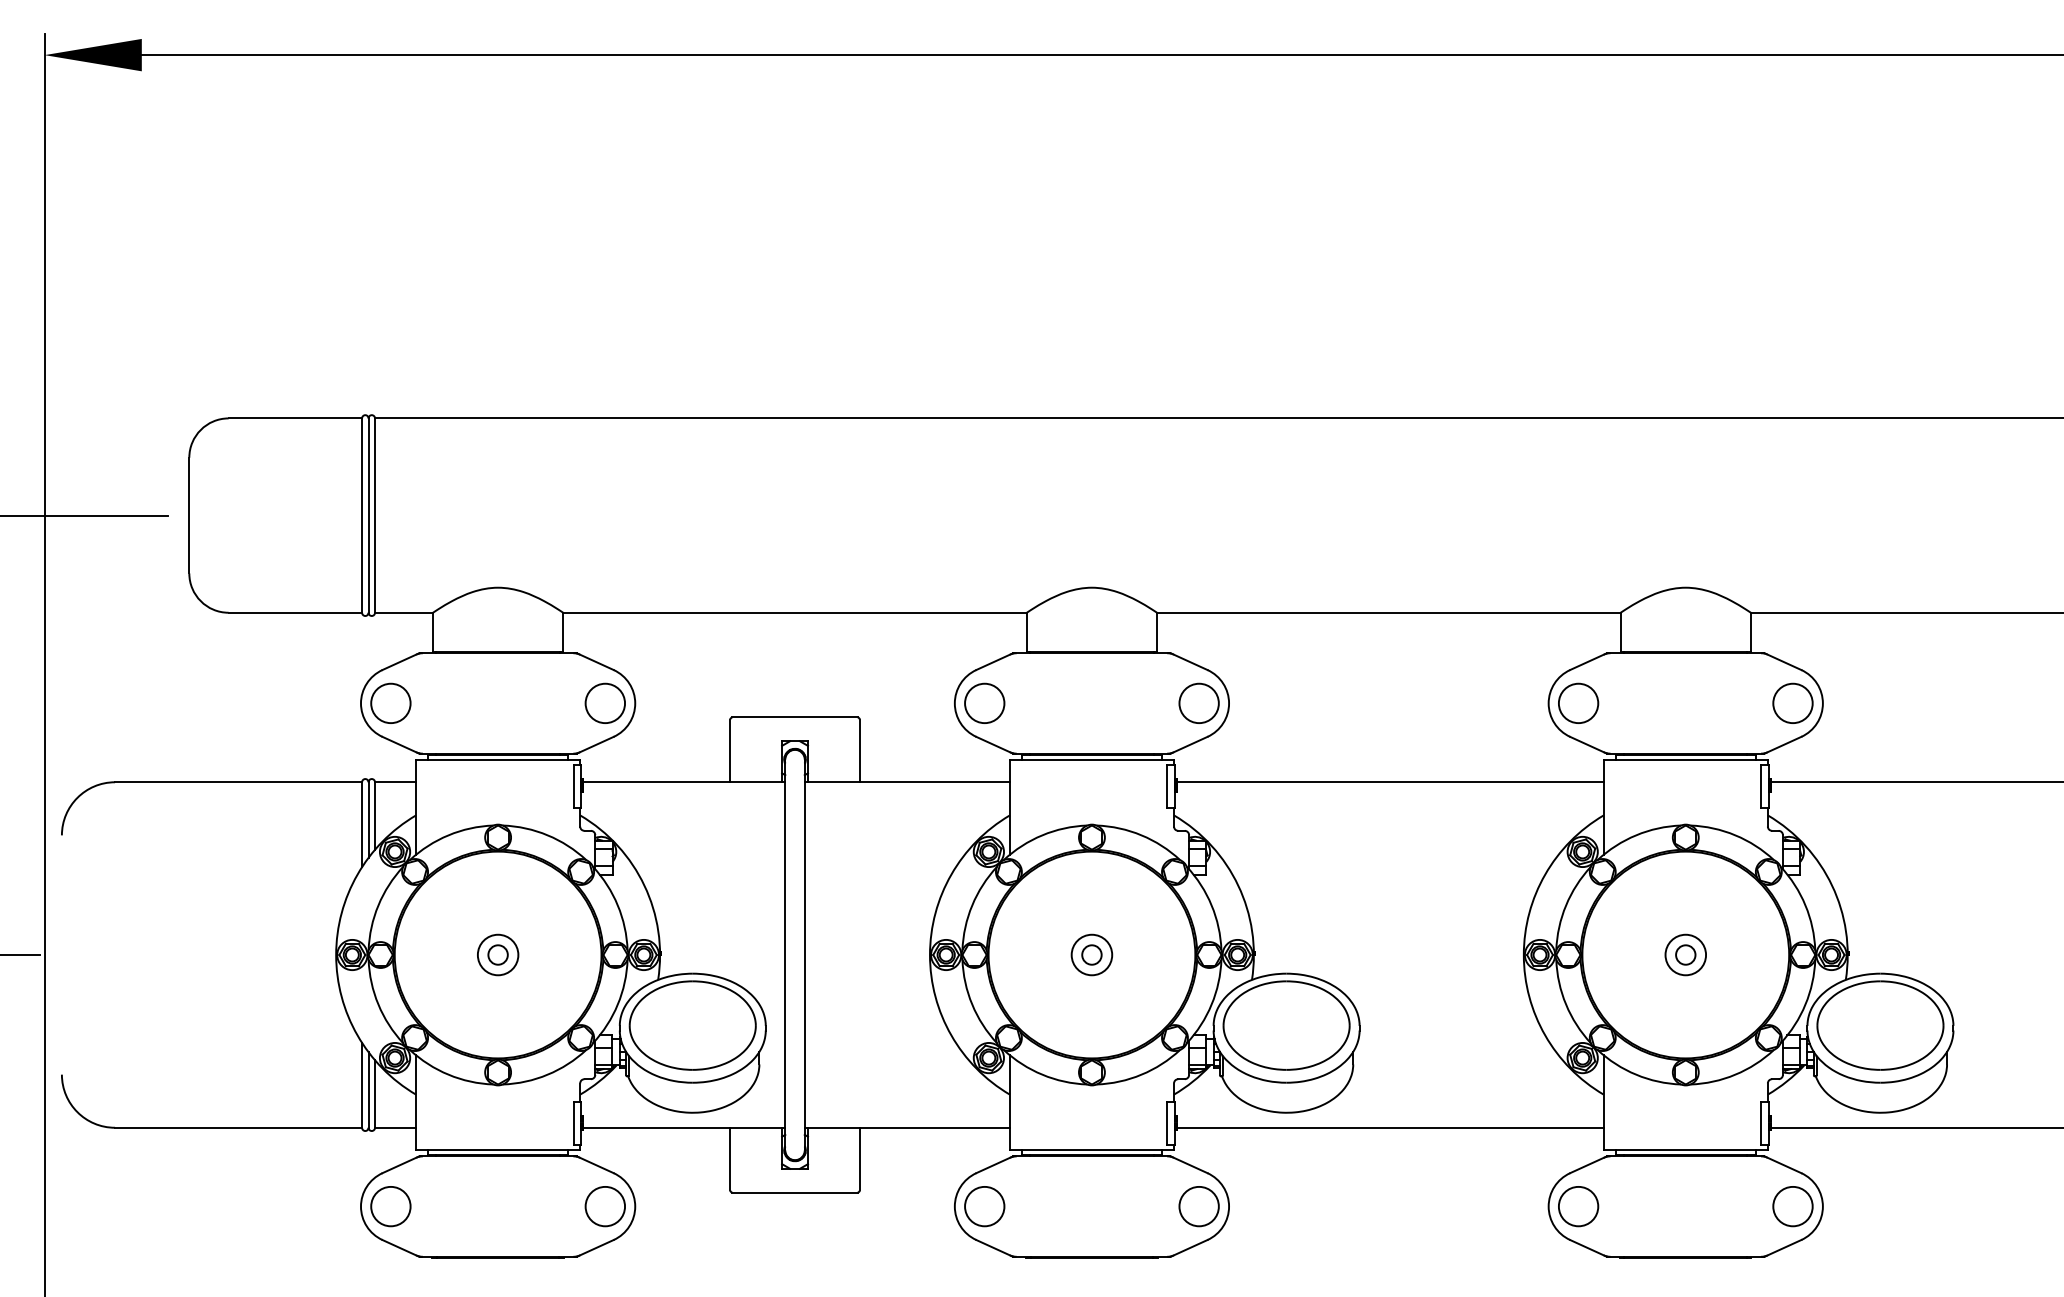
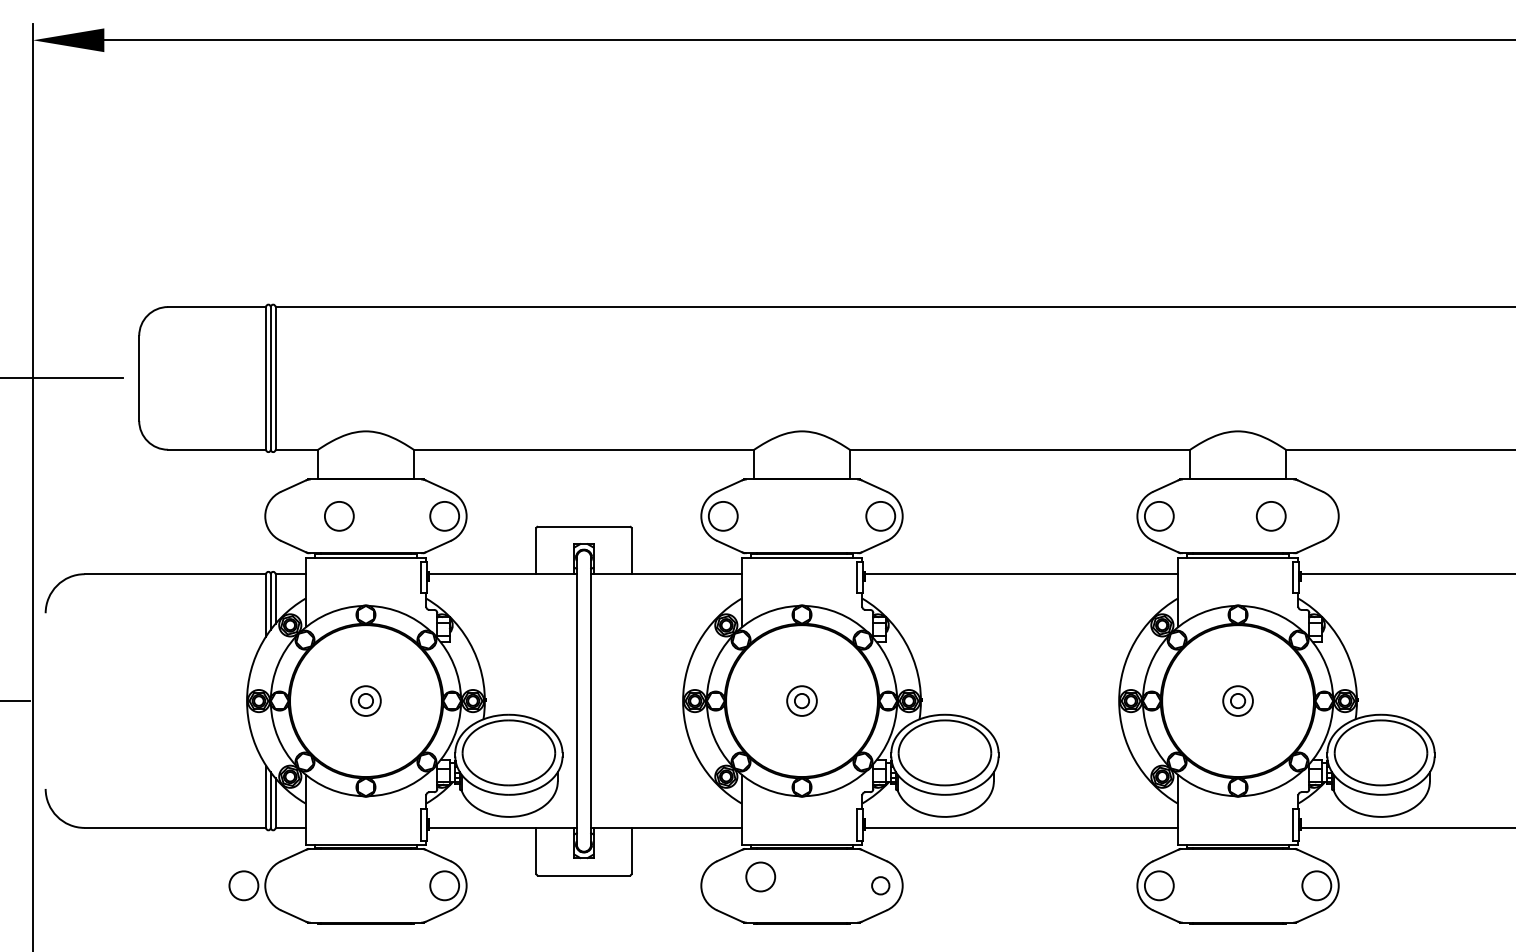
circle: (390, 702) -> (339, 515), moved
circle: (1792, 702) -> (1270, 515), moved
circle: (390, 1206) -> (243, 885), moved
circle: (984, 1206) -> (760, 876), moved
circle: (1198, 1206) -> (880, 885), size x0.6

